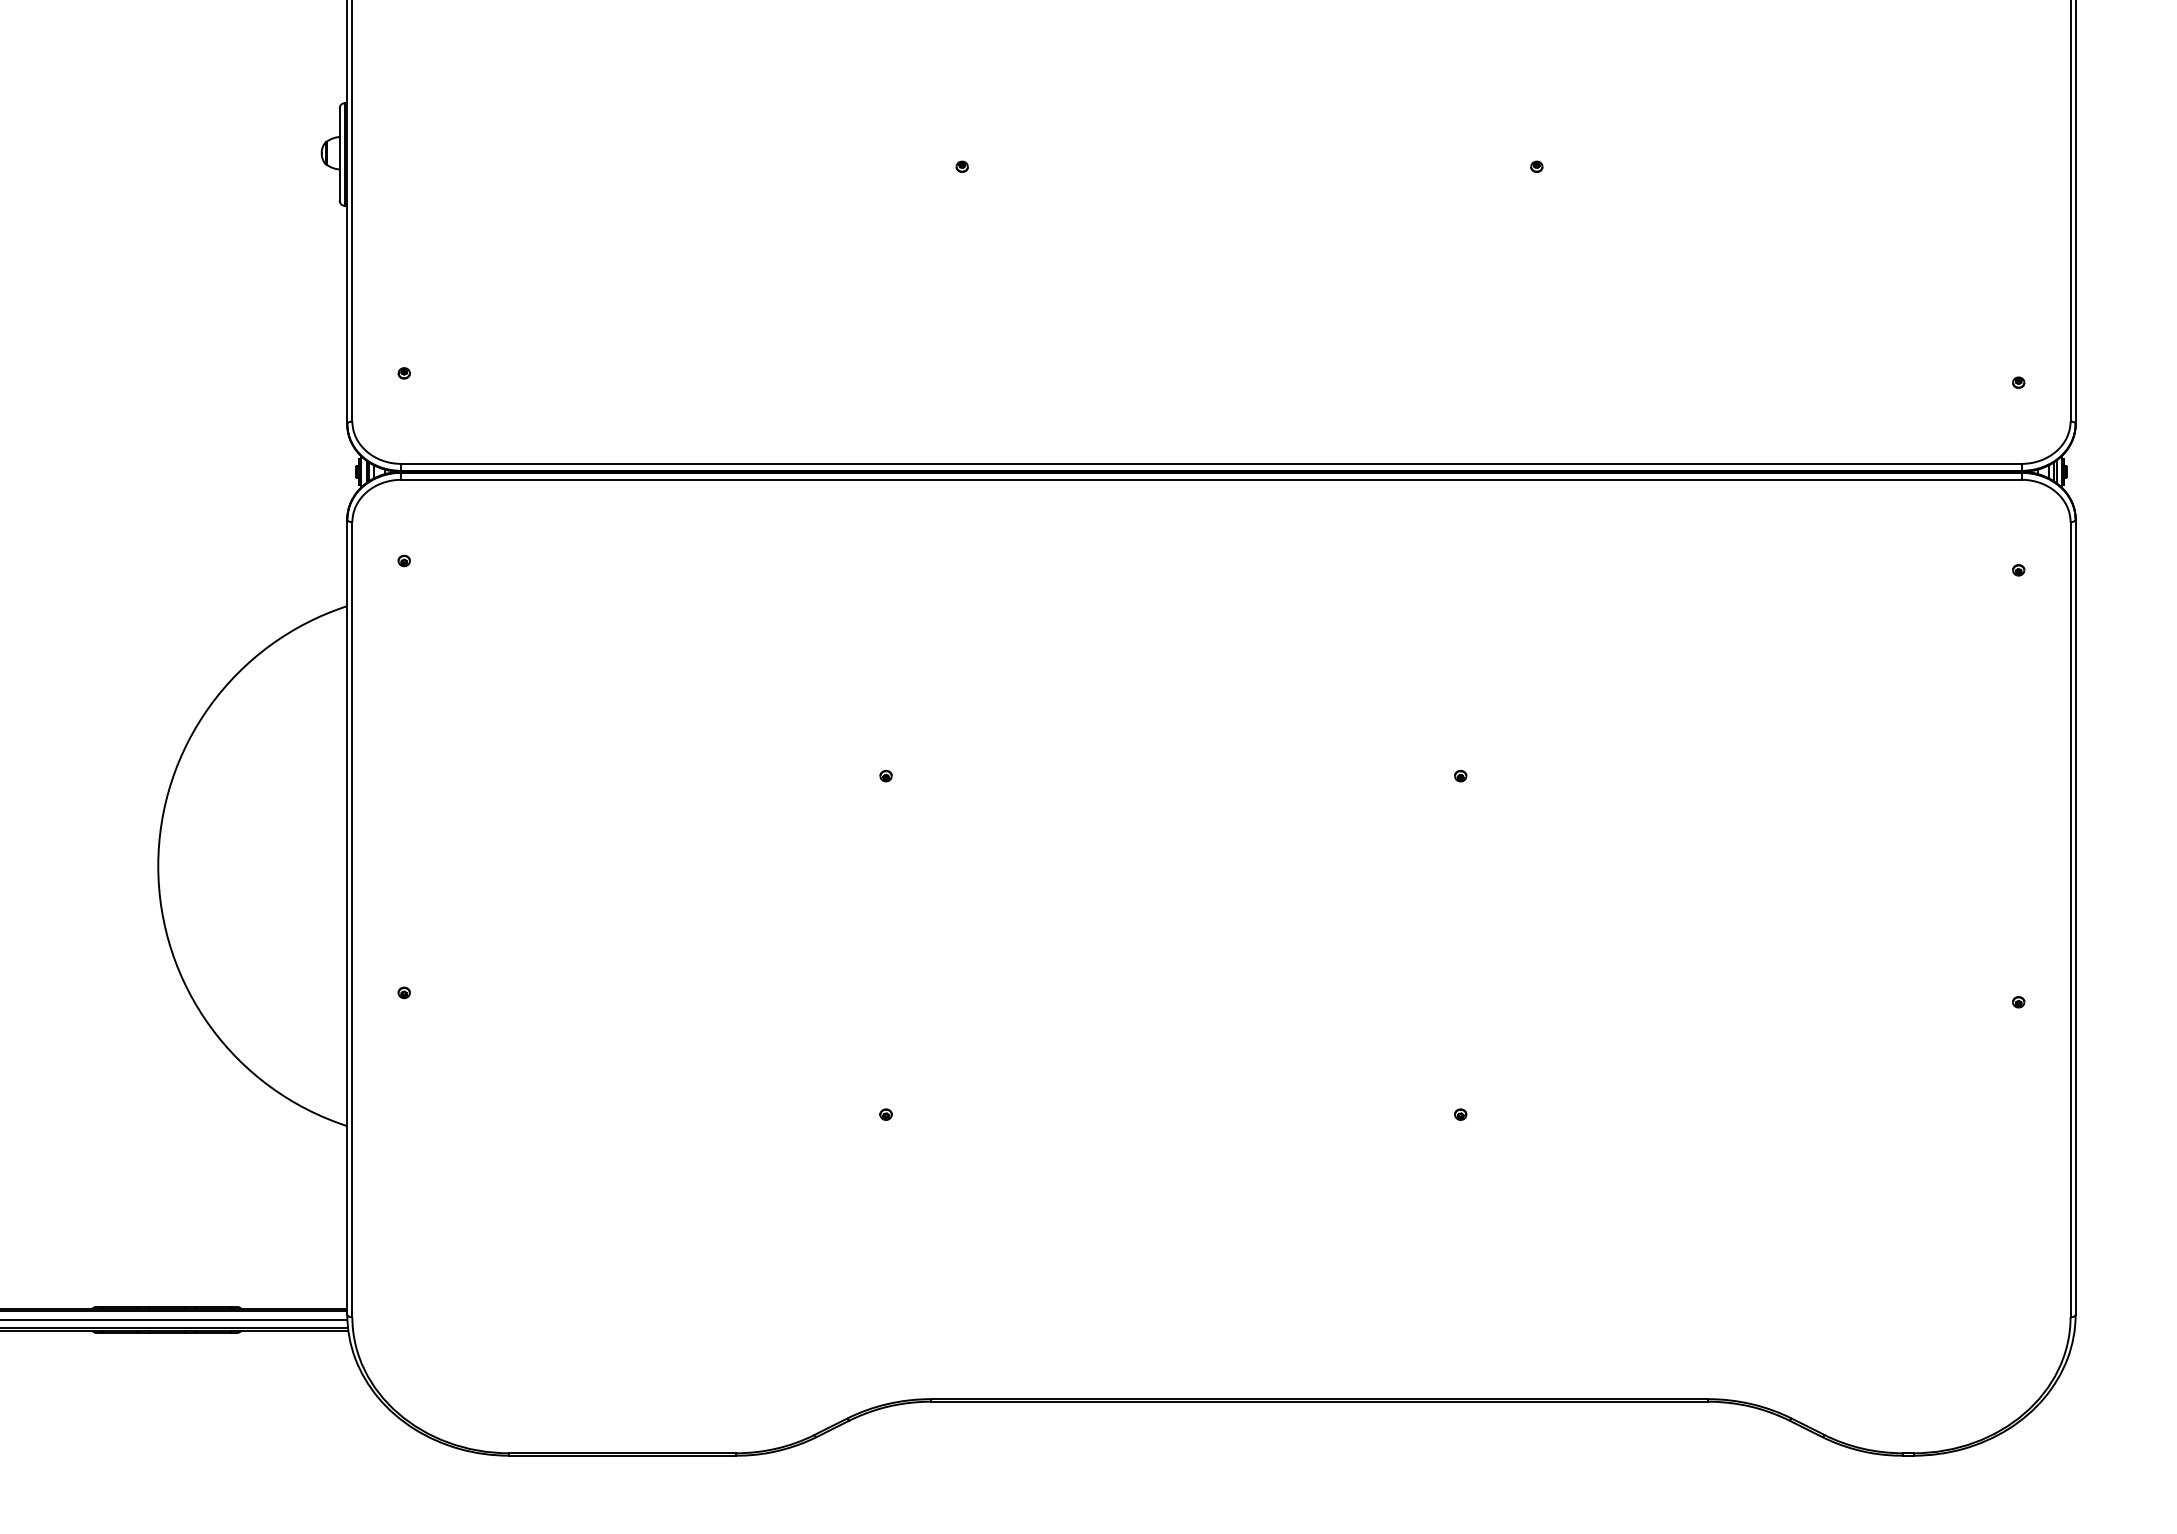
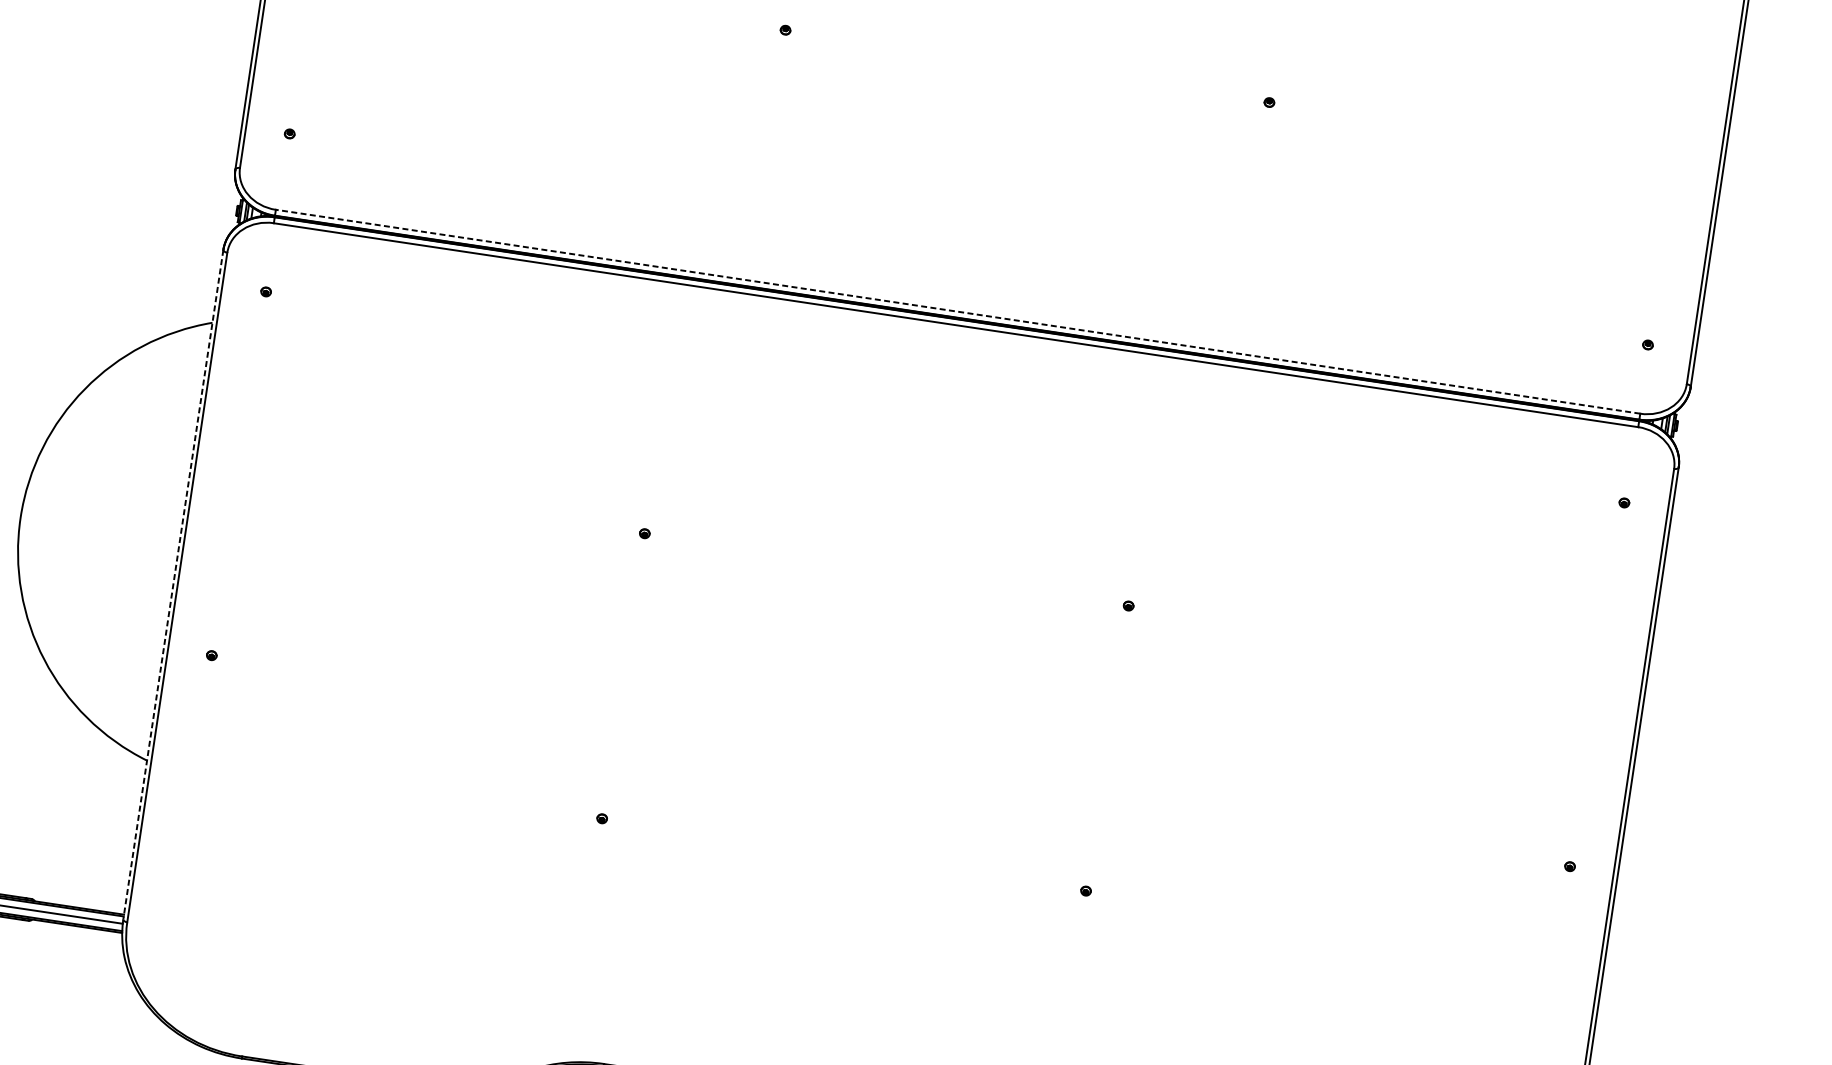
line: (1210, 463) -> (957, 311), solid -> dashed
line: (347, 917) -> (173, 584), solid -> dashed

